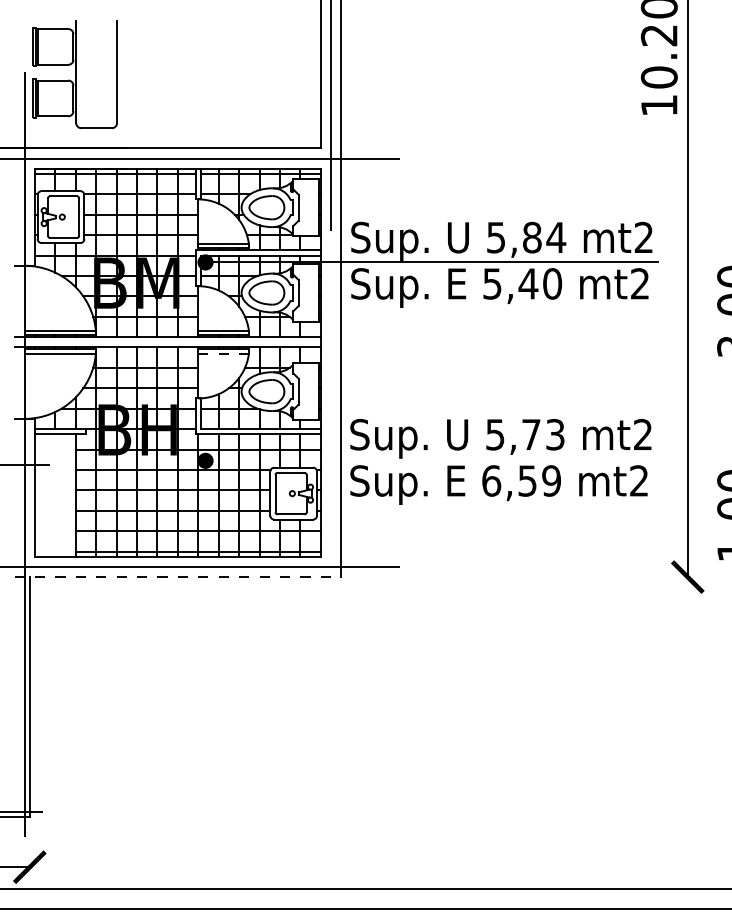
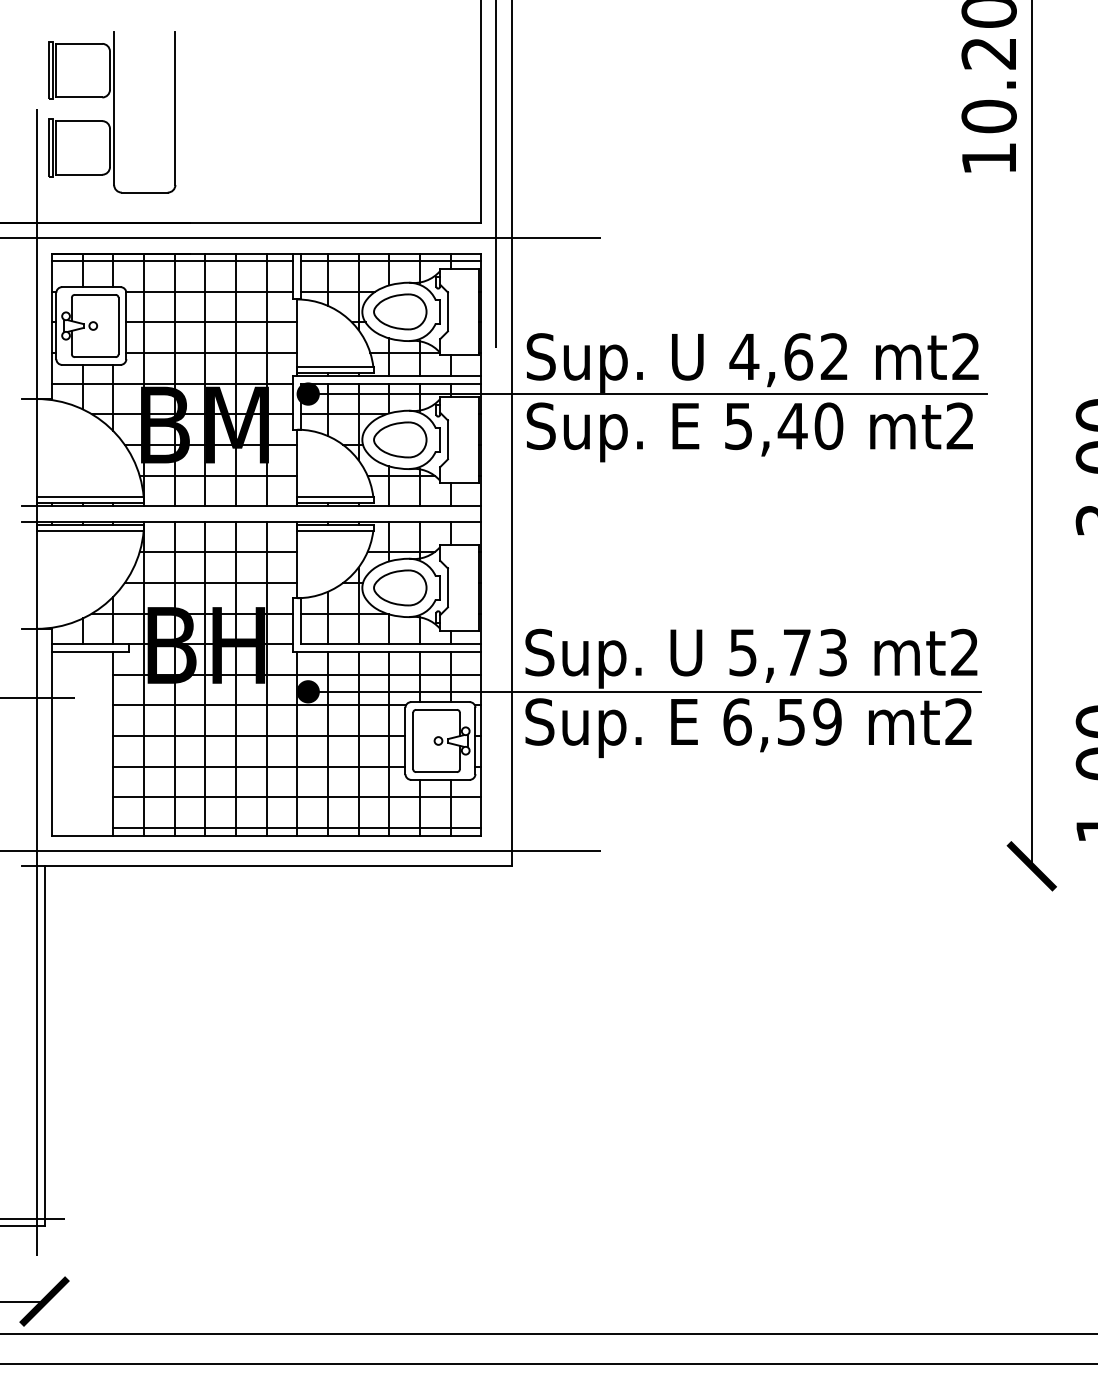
text: (526, 237) -> (789, 356), 5,84 -> 4,62
line: (223, 353) -> (335, 530), dashed -> solid
line: (430, 460) -> (645, 691), added
line: (178, 577) -> (267, 866), dashed -> solid

